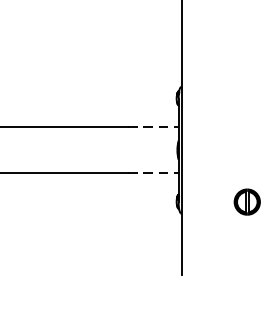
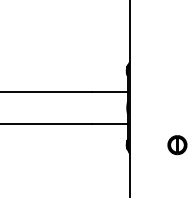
line: (154, 127) -> (110, 91), dashed -> solid
line: (154, 173) -> (110, 124), dashed -> solid

